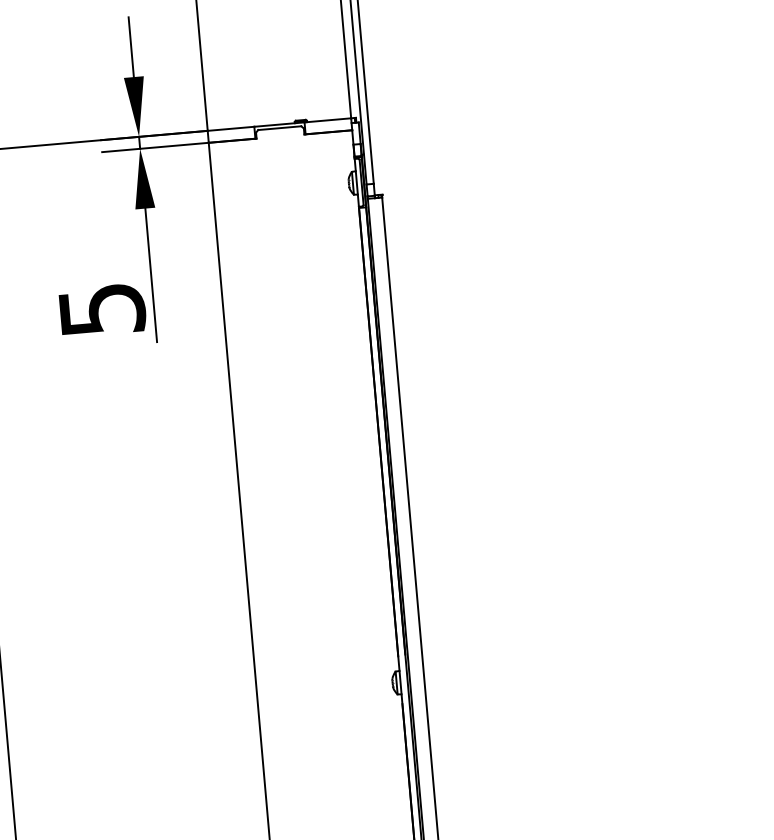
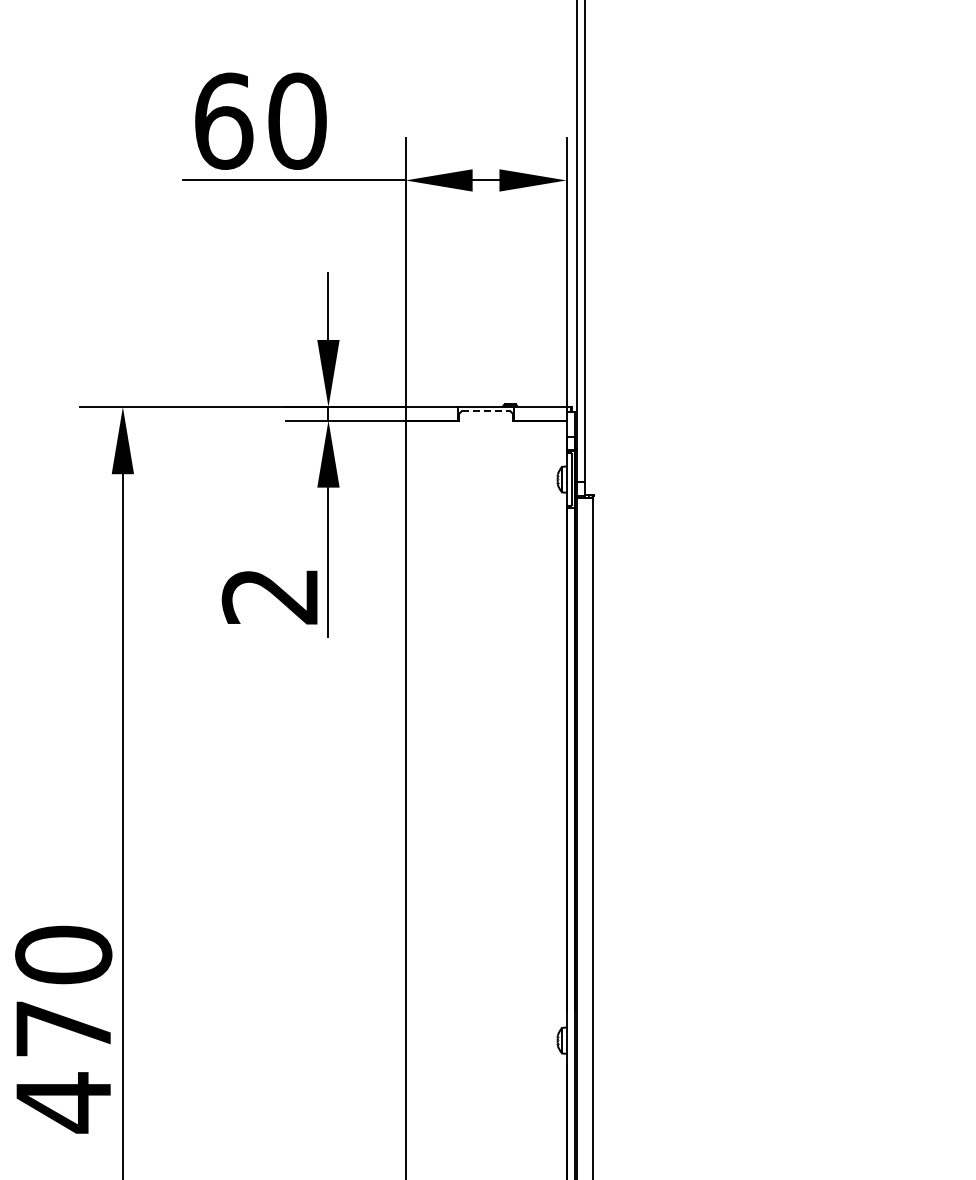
line: (280, 128) -> (486, 411), solid -> dashed
text: (102, 310) -> (270, 596), 5 -> 2

